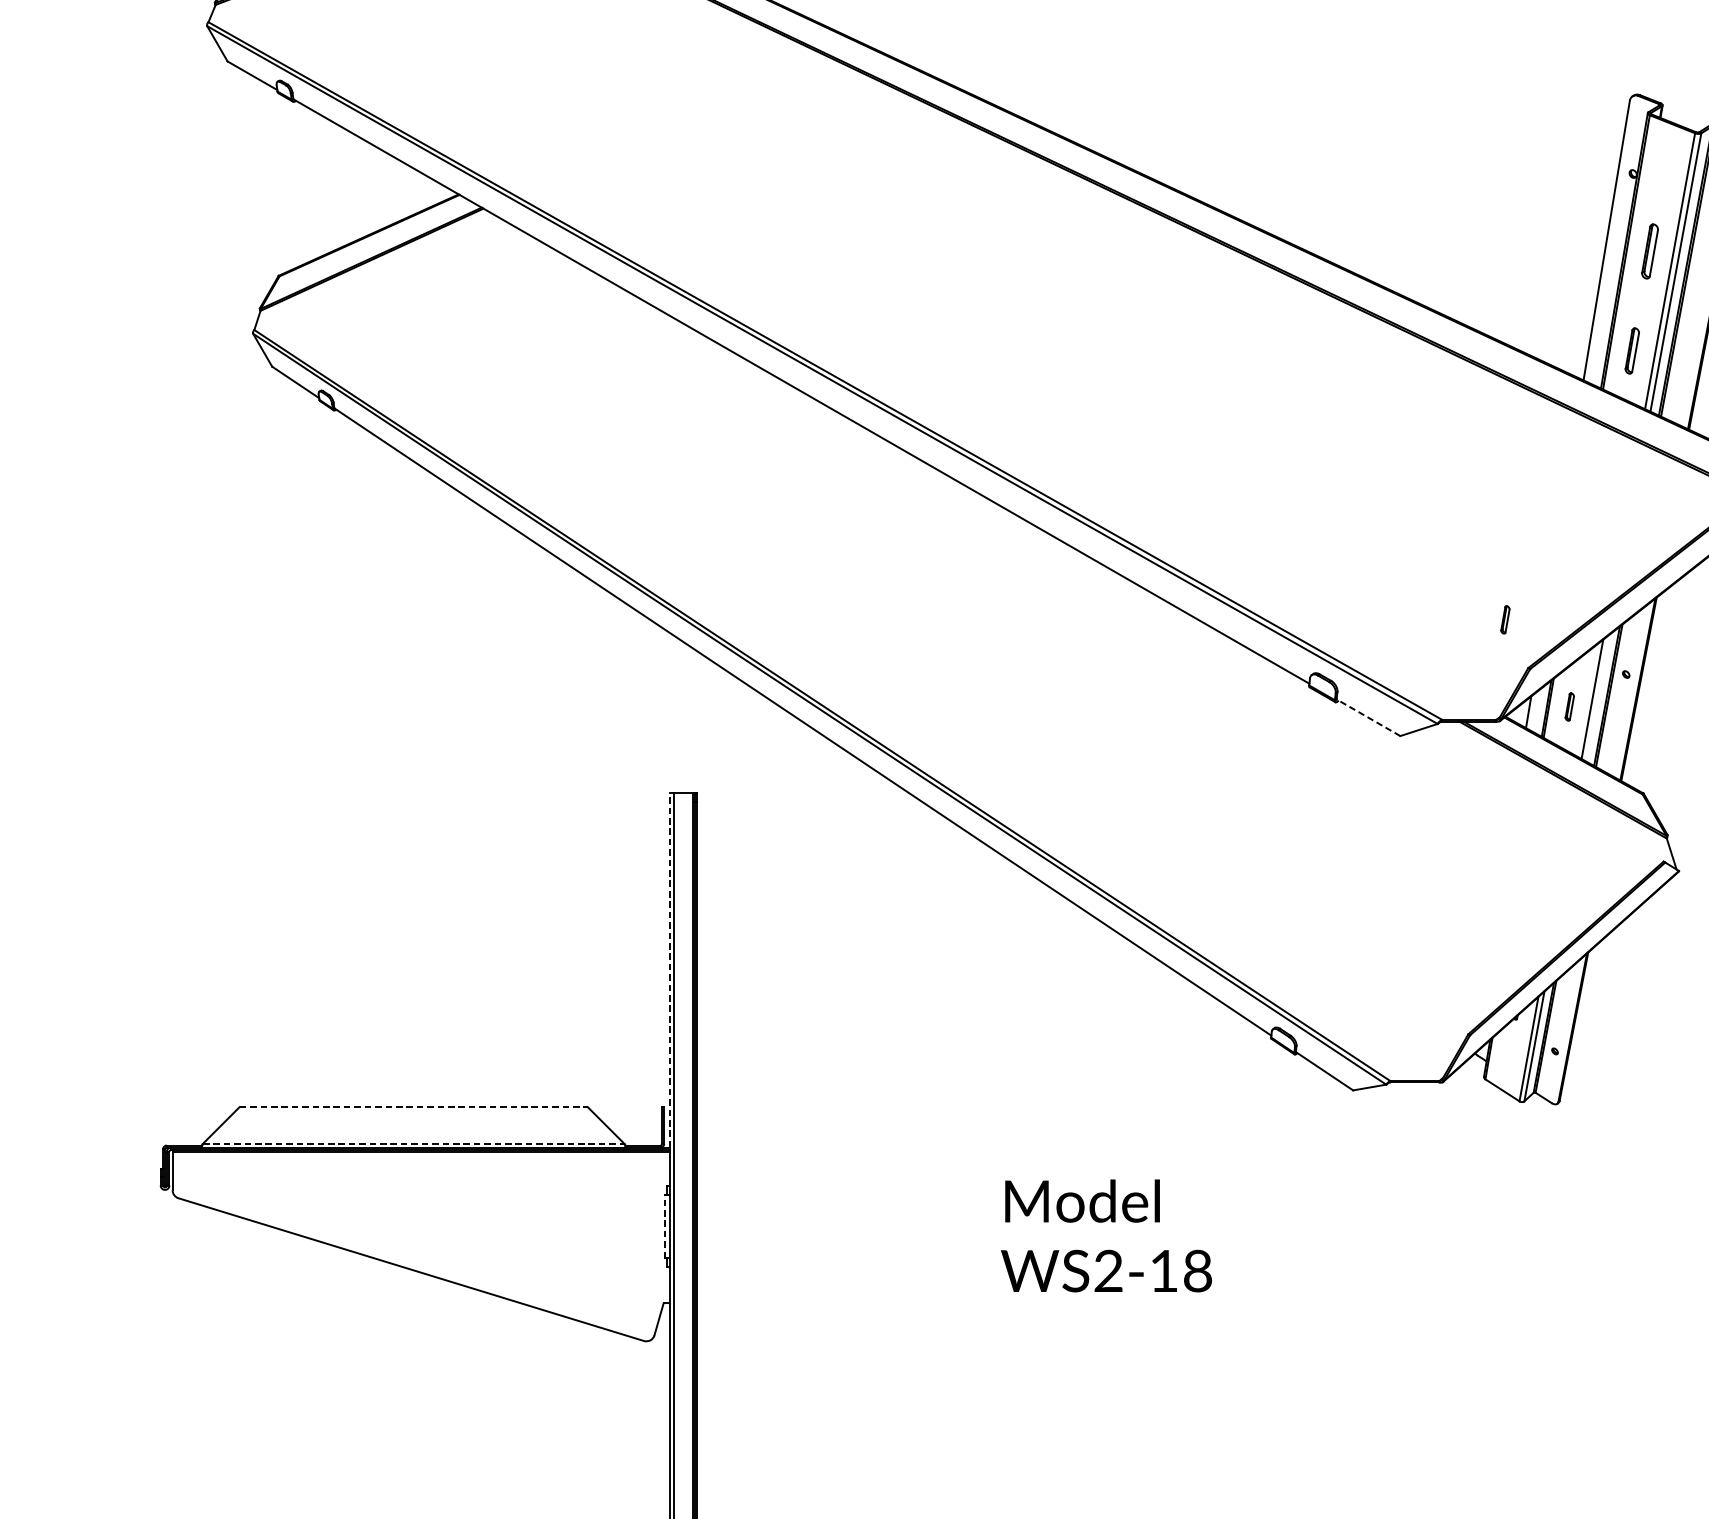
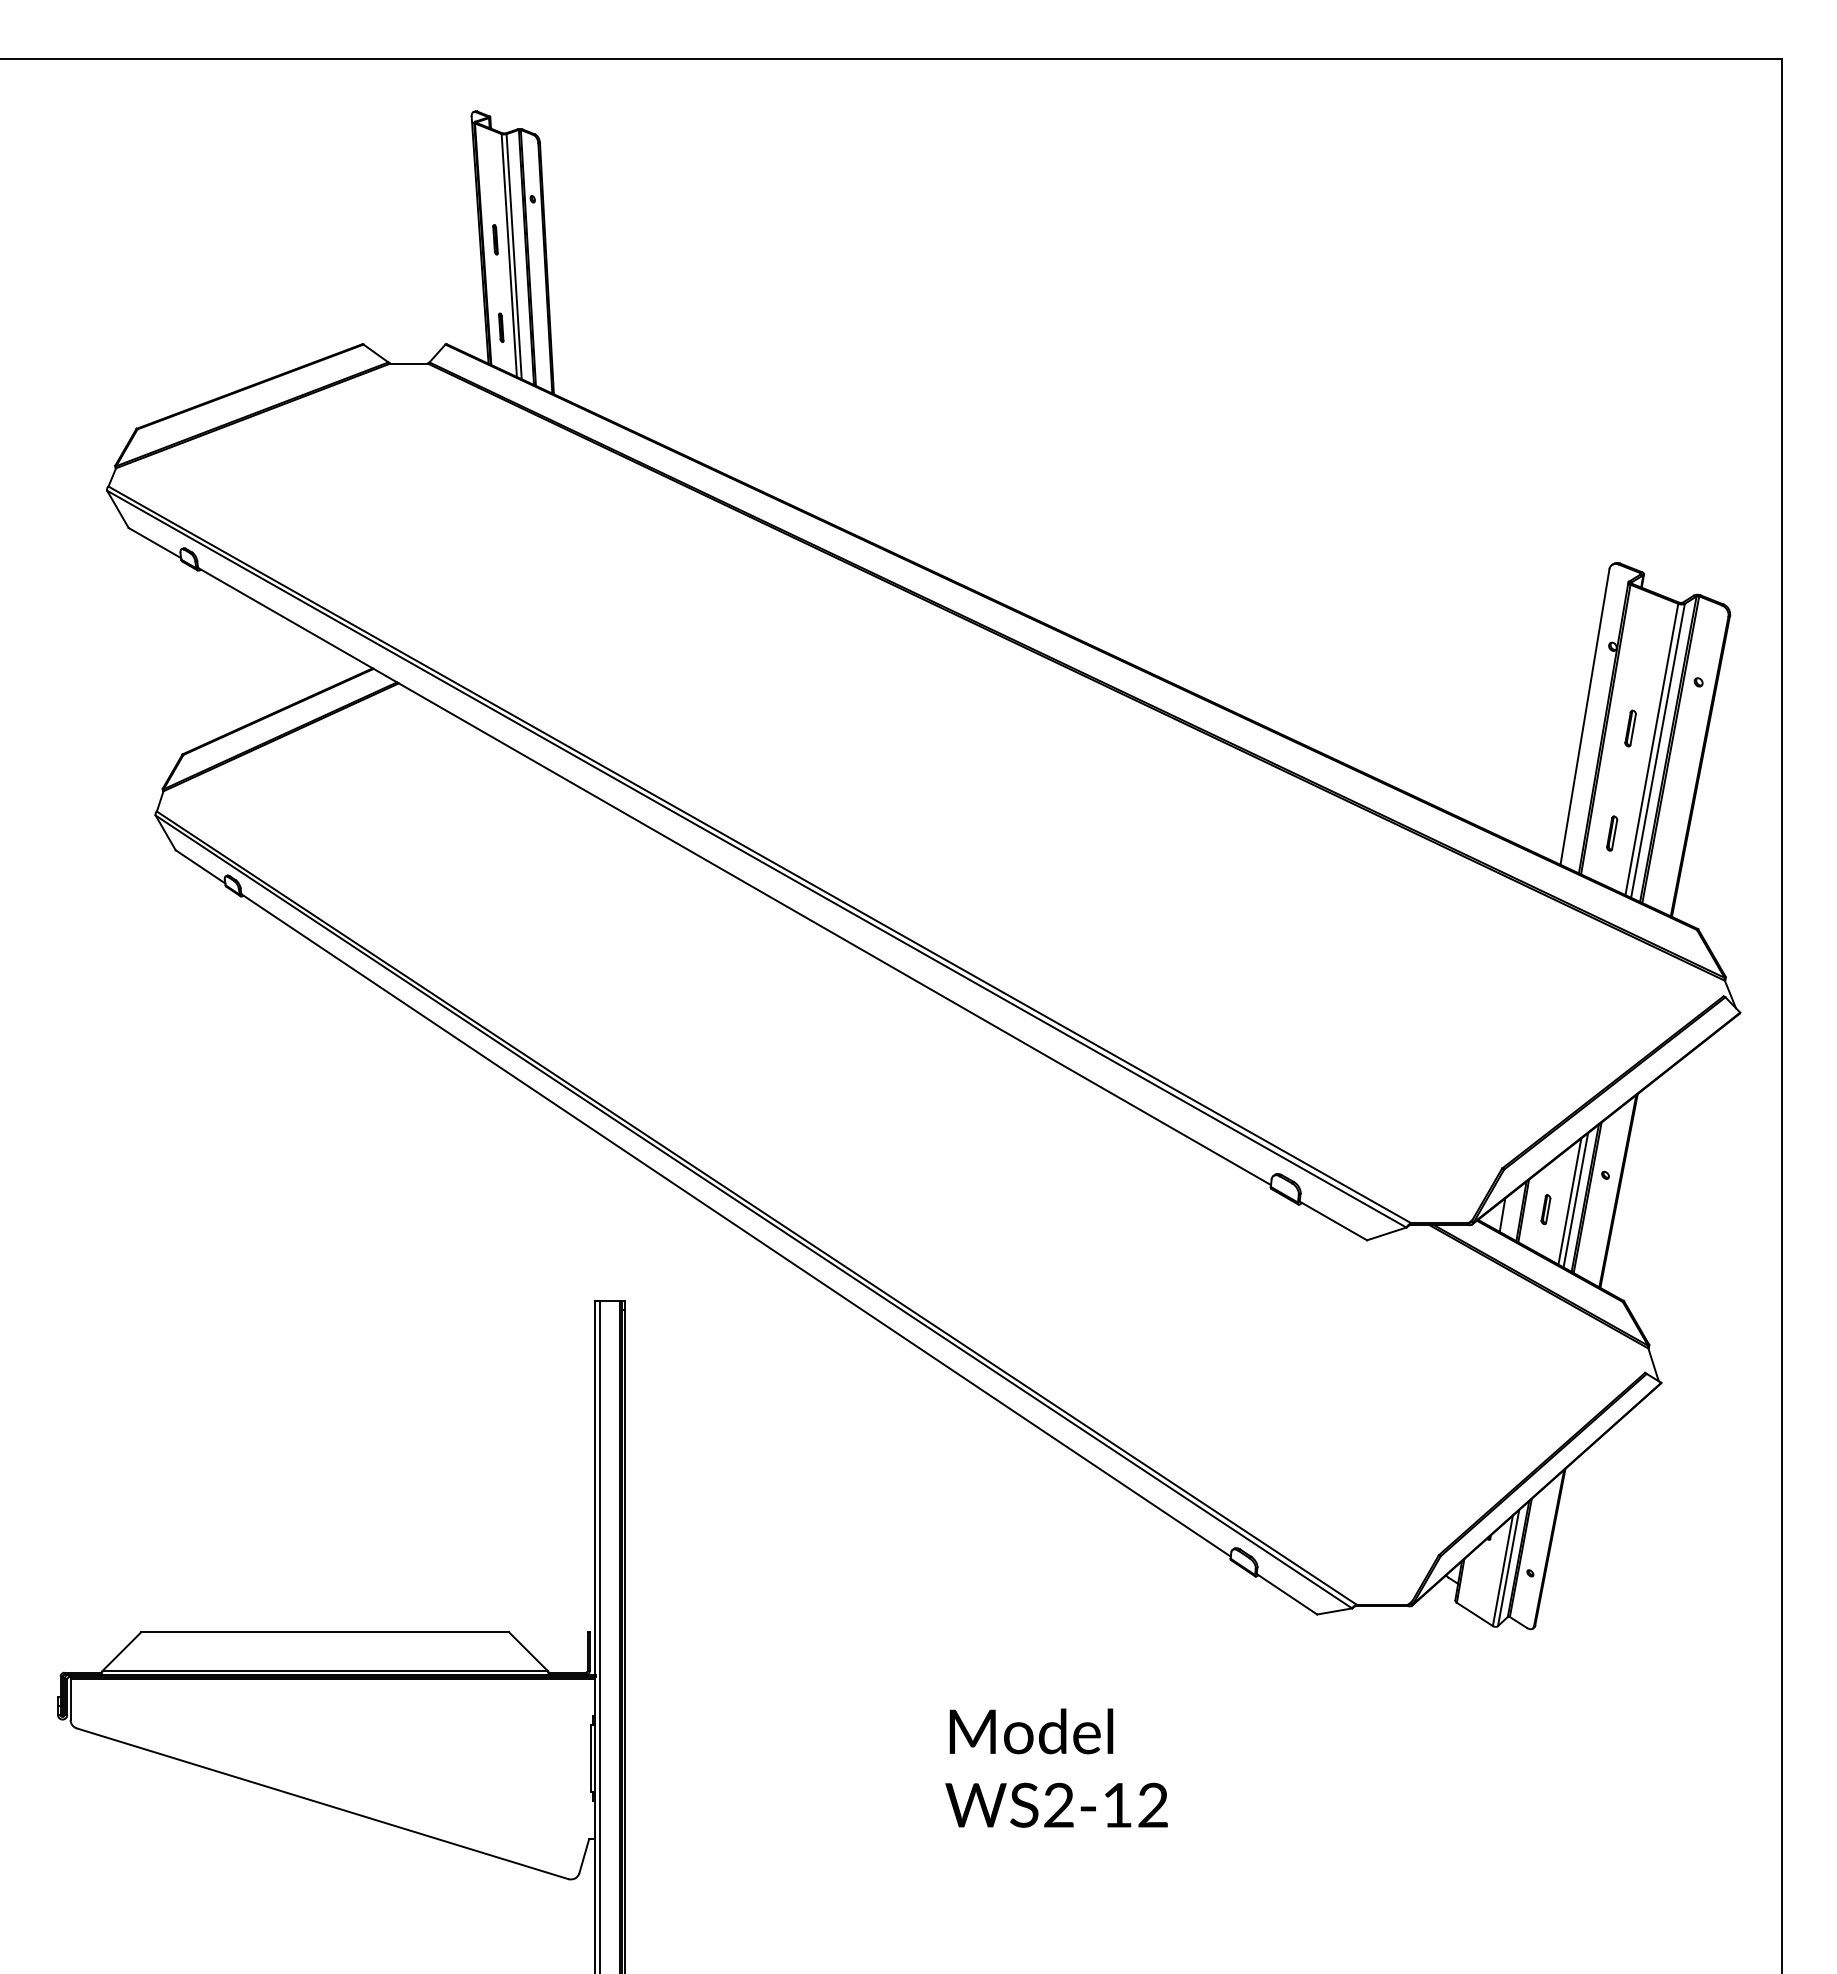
part: (1649, 251) -> (1630, 728), size x0.62
part: (1632, 350) -> (1612, 833), size x0.71
part: (1504, 619) -> (1477, 1117), removed
line: (1597, 698) -> (1575, 1200), added
line: (1368, 717) -> (1333, 1220), dashed -> solid
line: (669, 970) -> (595, 1487), dashed -> solid
line: (414, 1107) -> (325, 1632), dashed -> solid
line: (414, 1143) -> (325, 1670), dashed -> solid
line: (664, 1226) -> (590, 1758), dashed -> solid
text: (1198, 1271) -> (1153, 1805), WS2-18 -> WS2-12

